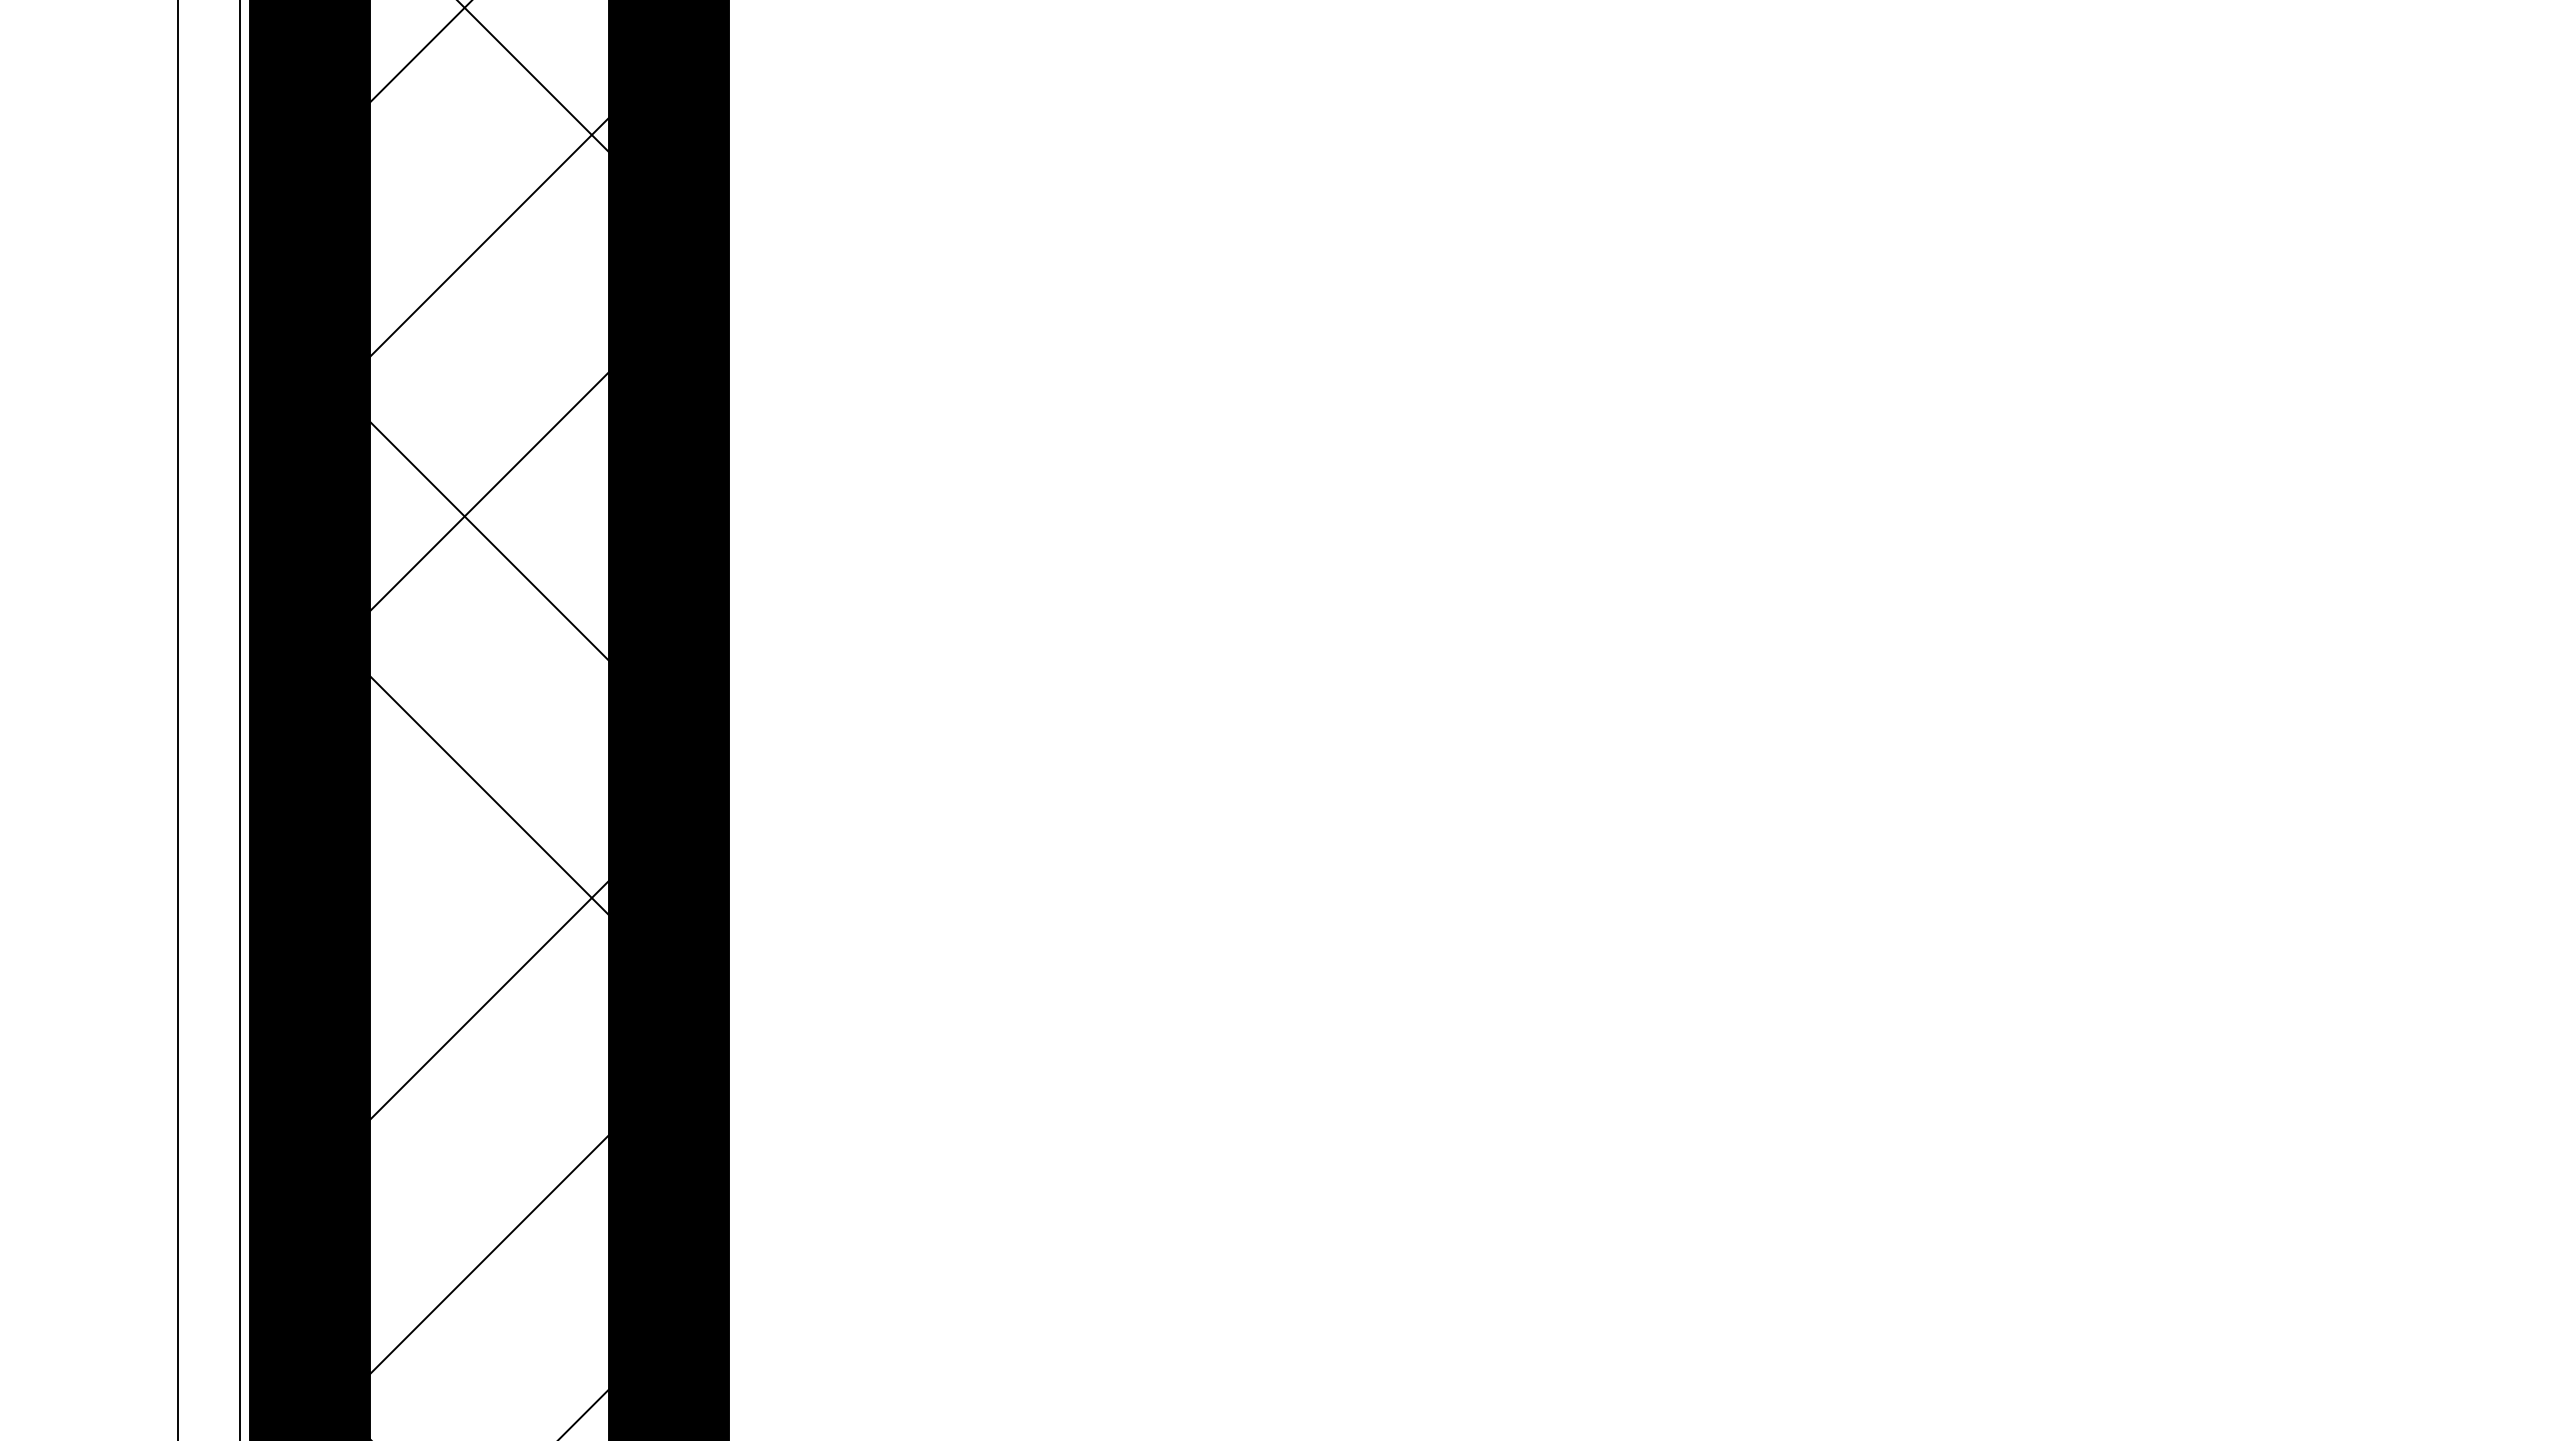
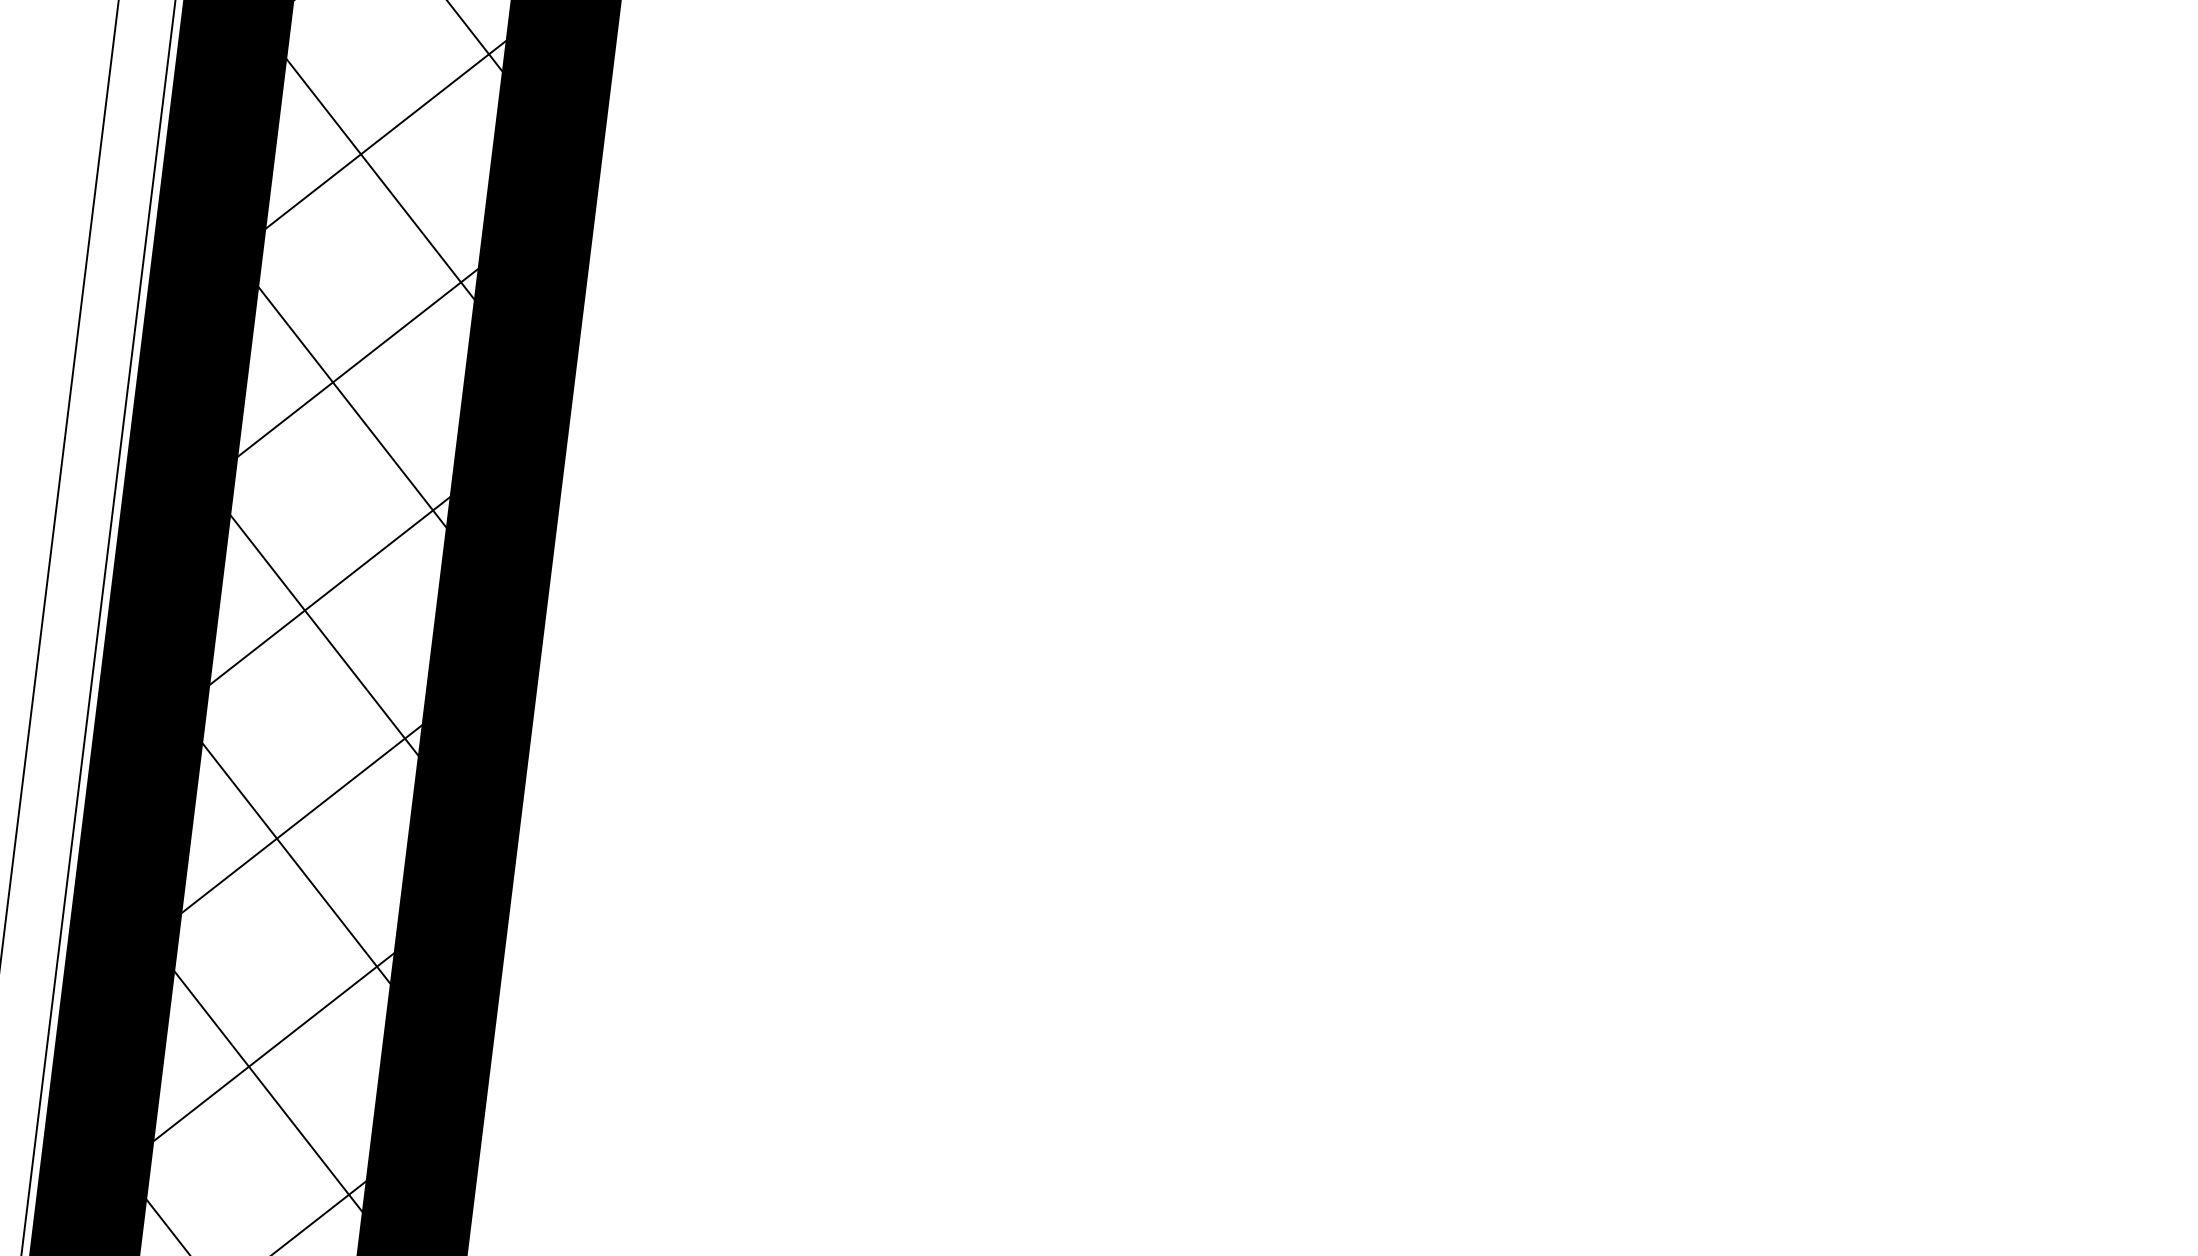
line: (489, 286) -> (380, 178), added
line: (489, 745) -> (330, 590), added
line: (489, 1049) -> (296, 863), added
line: (489, 1304) -> (268, 1091), added

